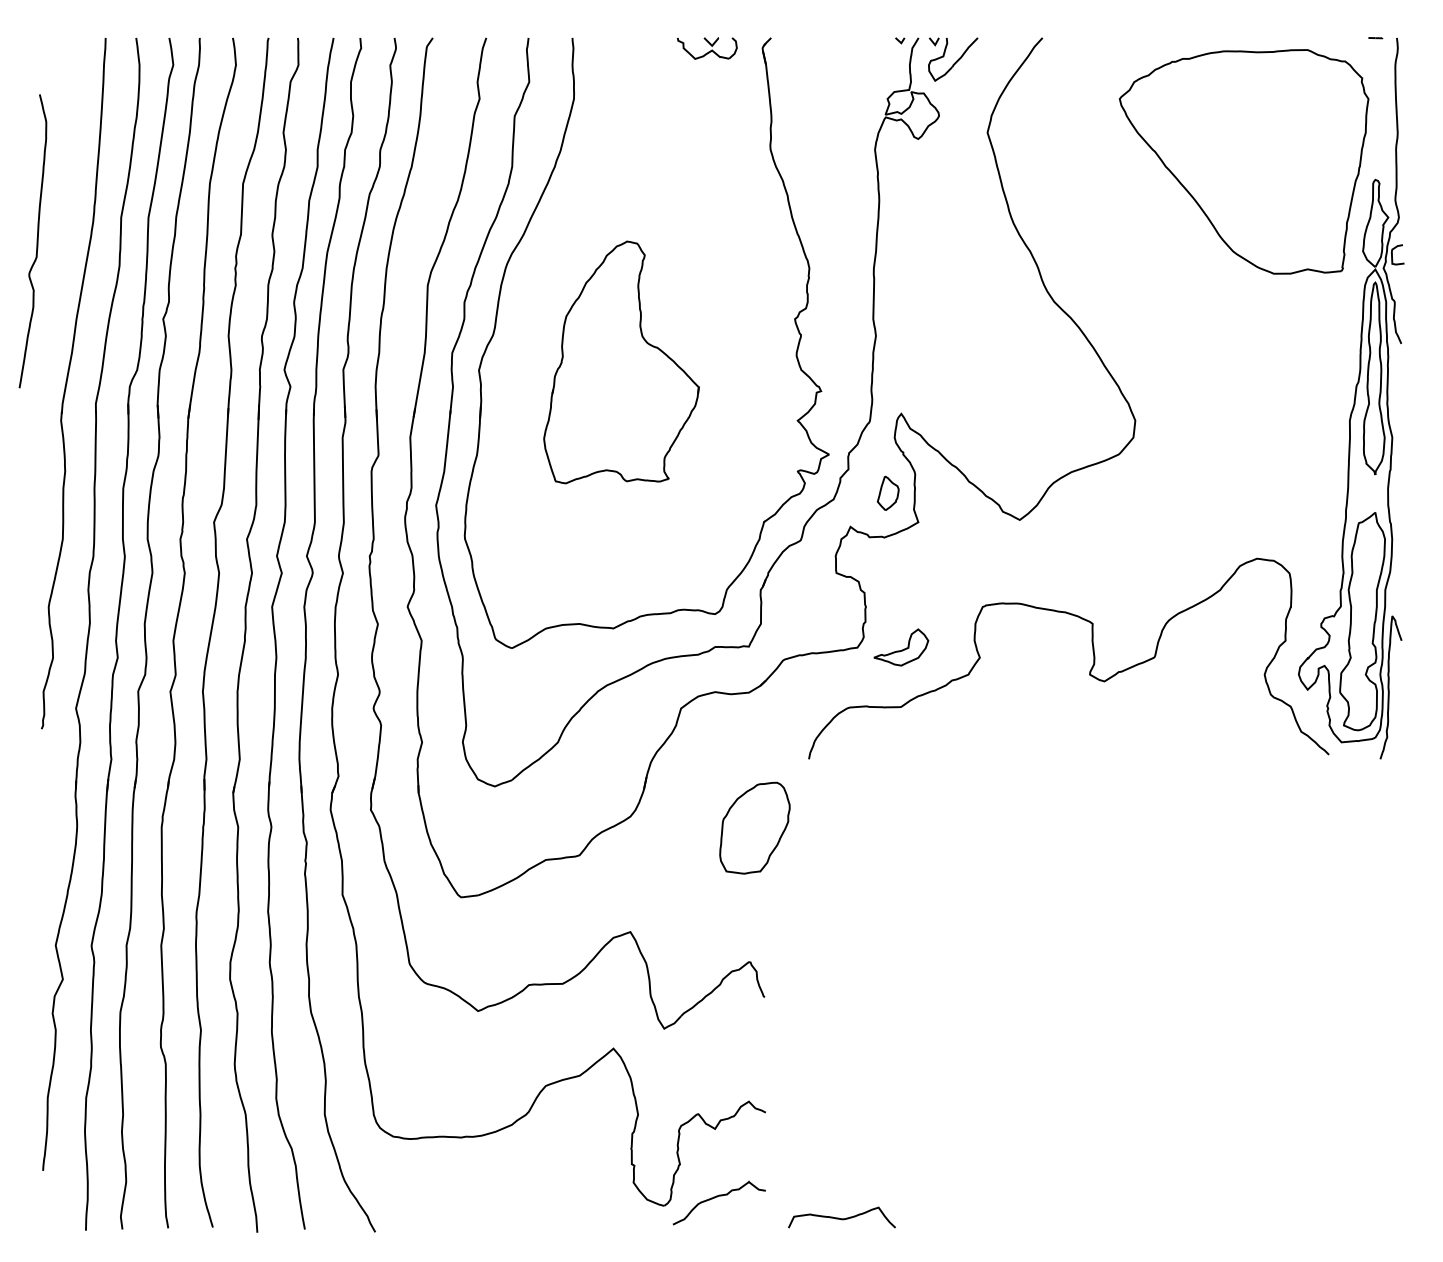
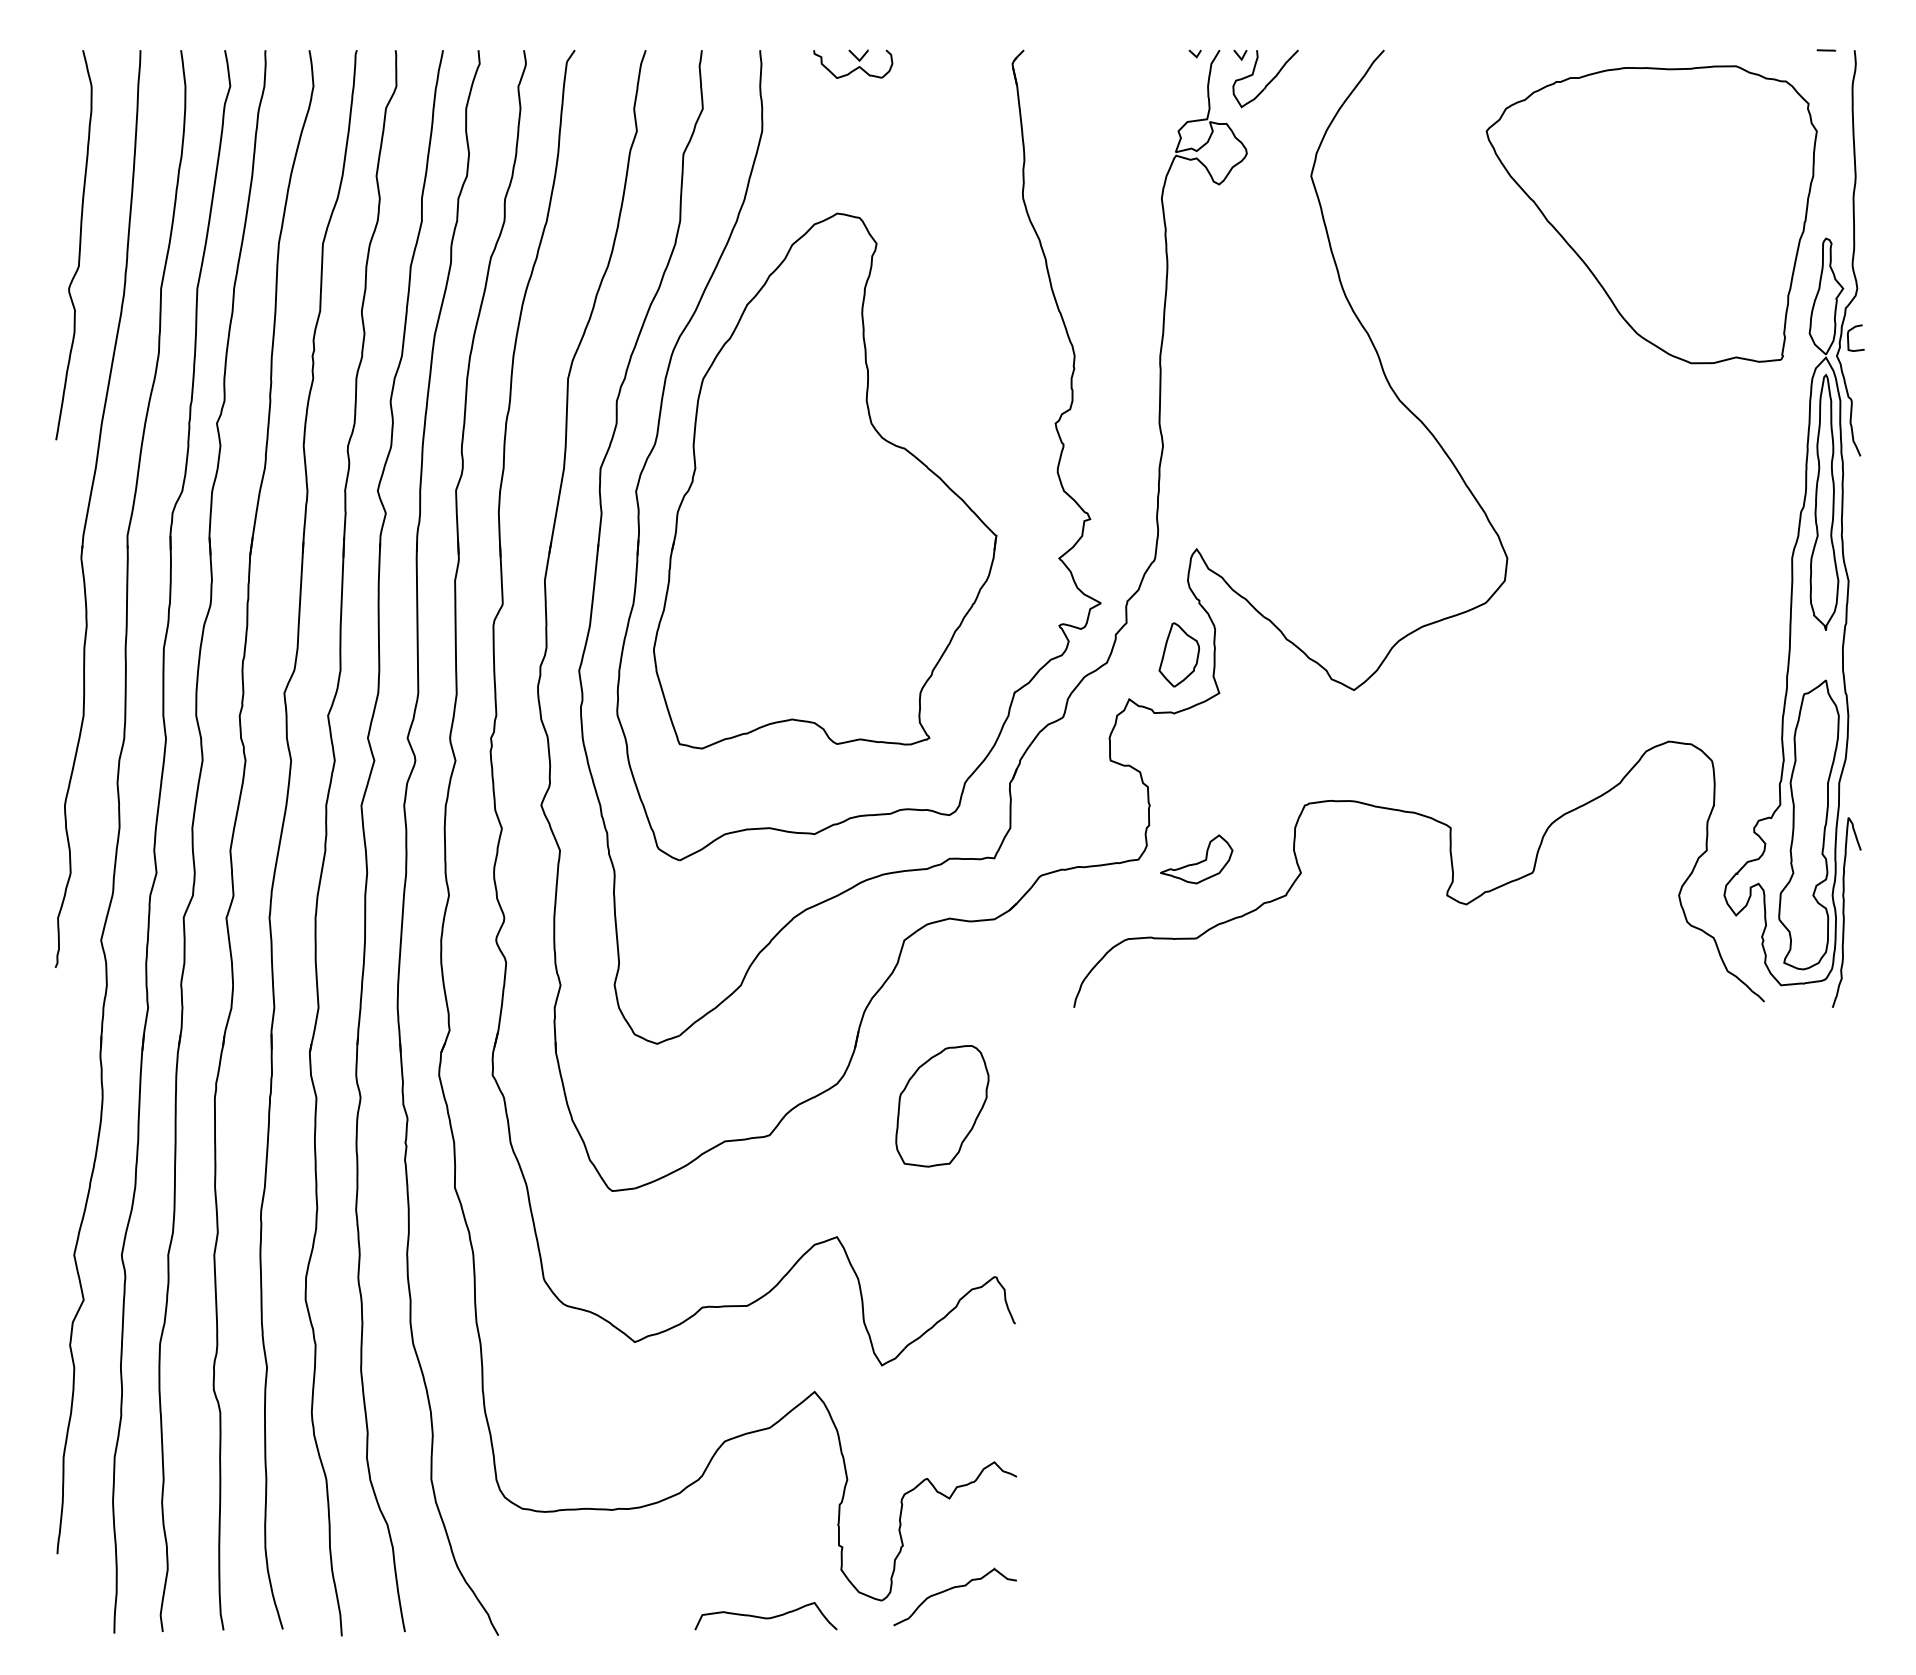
part: (707, 47) -> (853, 63), moved
curve: (37, 241) -> (79, 245), moved
part: (621, 362) -> (825, 480), size x1.67
part: (888, 493) -> (1179, 654), size x1.43
part: (755, 828) -> (942, 1106), moved
curve: (841, 1218) -> (765, 1617), moved

